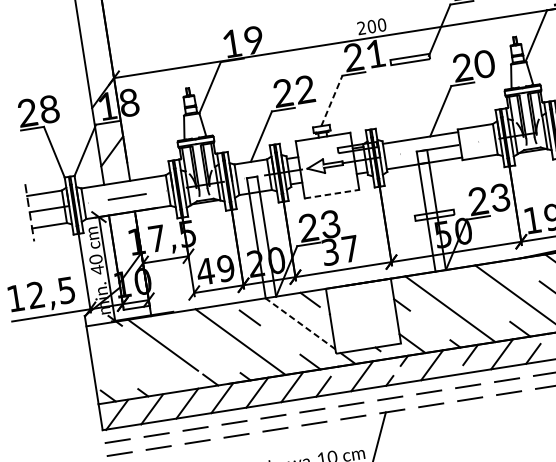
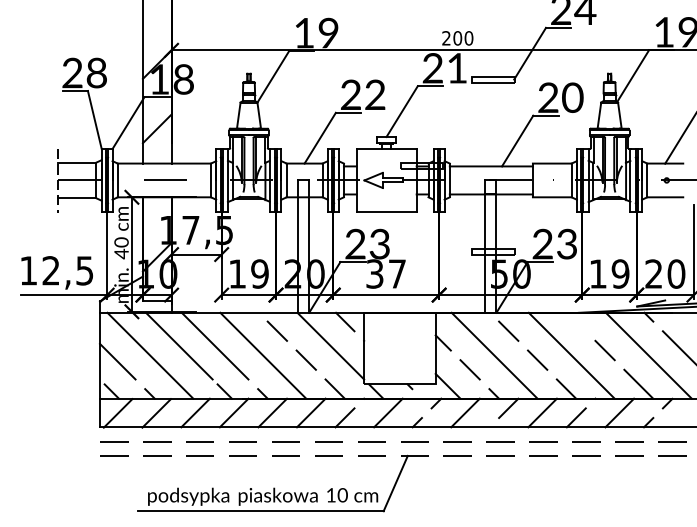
line: (332, 100) -> (402, 111), dashed -> solid
line: (332, 193) -> (387, 211), dashed -> solid
text: (205, 271) -> (237, 273), 49 -> 19
line: (459, 284) -> (508, 330), added
line: (489, 306) -> (537, 359), added
line: (300, 323) -> (330, 345), dashed -> solid
line: (429, 325) -> (469, 369), added
line: (194, 339) -> (214, 345), added
line: (279, 339) -> (305, 359), added
line: (138, 357) -> (150, 355), added
line: (109, 368) -> (117, 361), added

